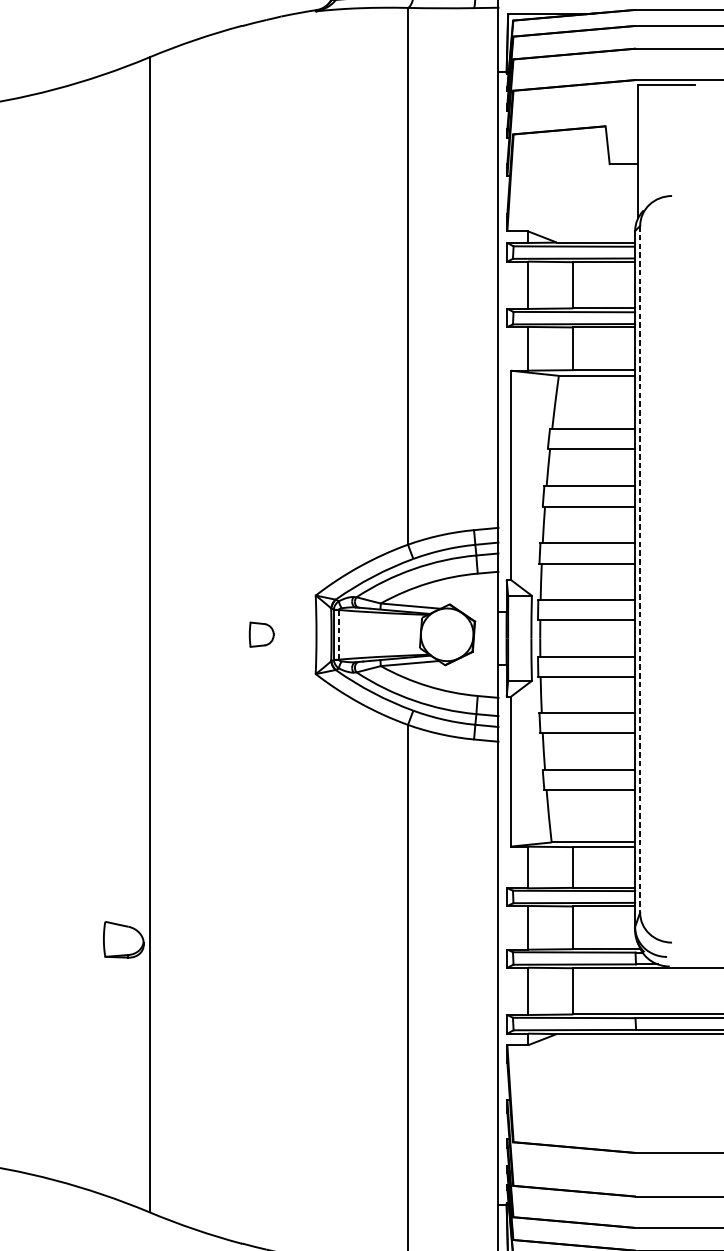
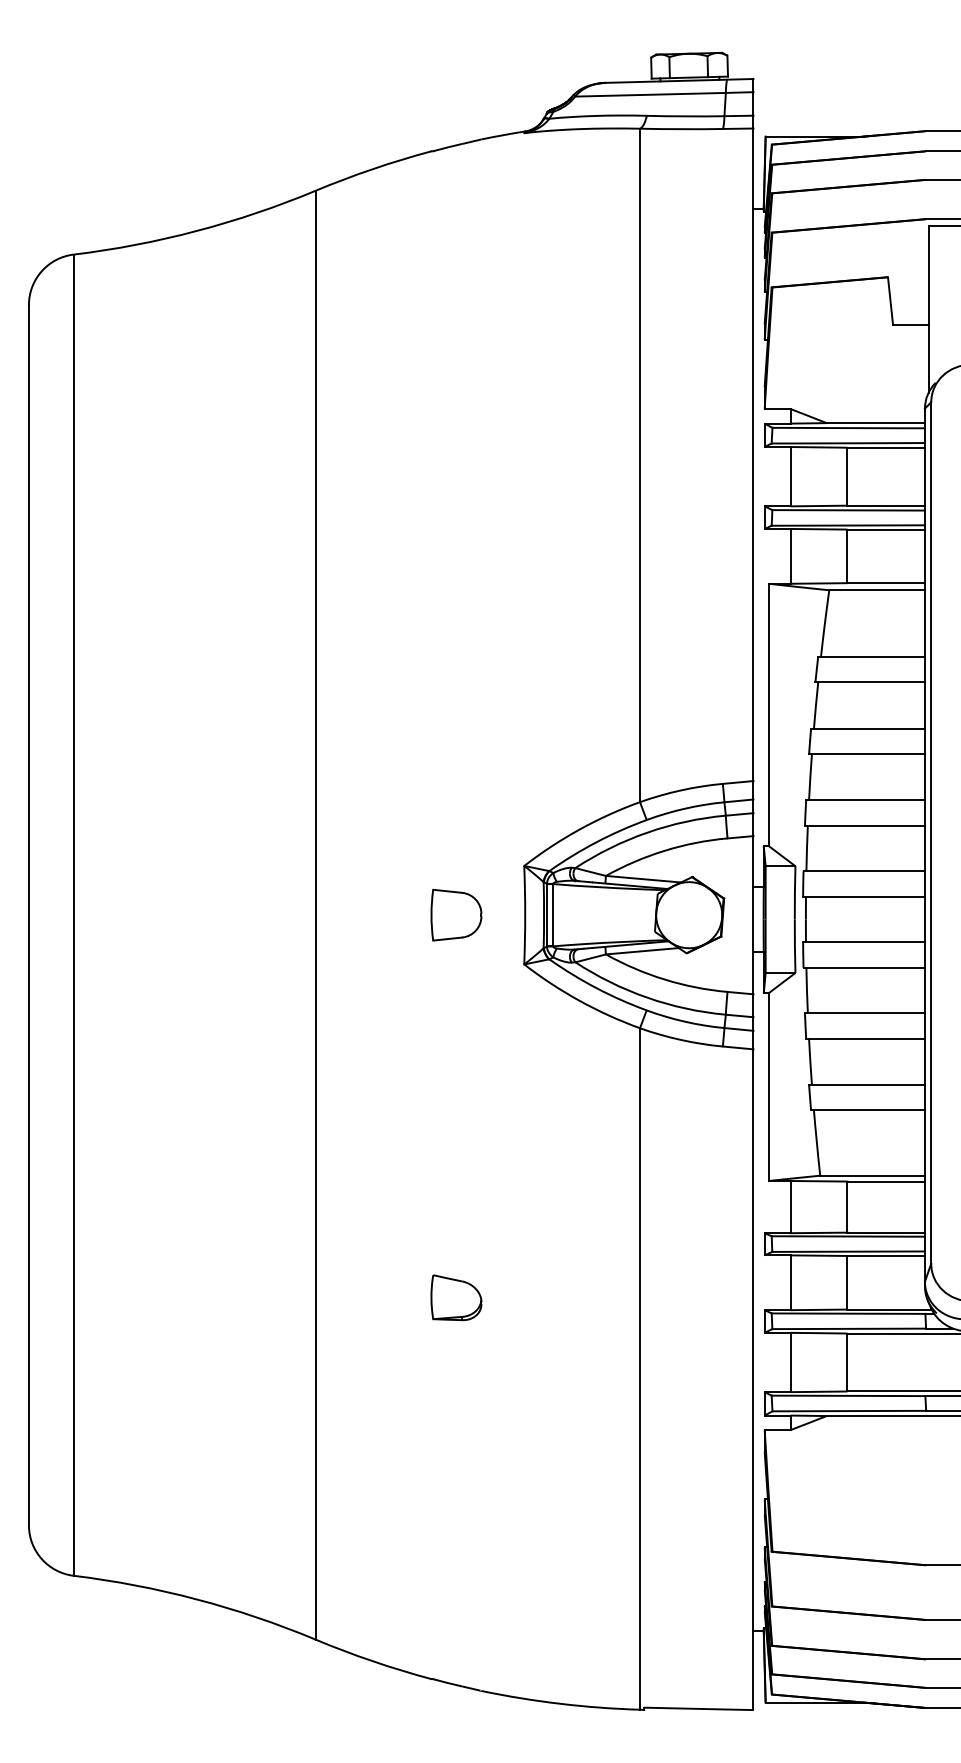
line: (640, 568) -> (931, 832), dashed -> solid
part: (261, 634) -> (456, 914), size x1.67
line: (339, 634) -> (553, 914), dashed -> solid
part: (123, 939) -> (456, 1297), moved

